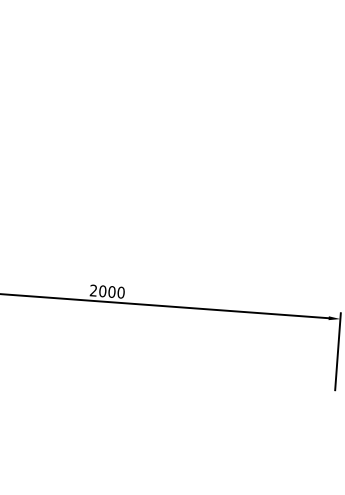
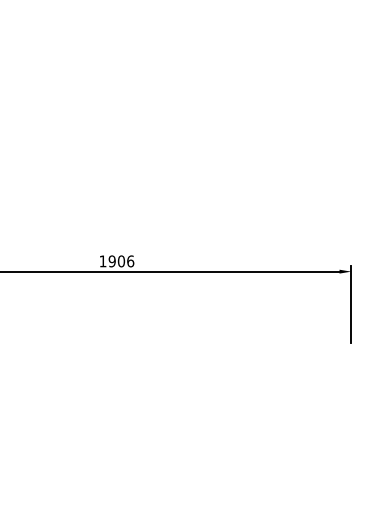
text: (107, 291) -> (116, 261), 2000 -> 1906

